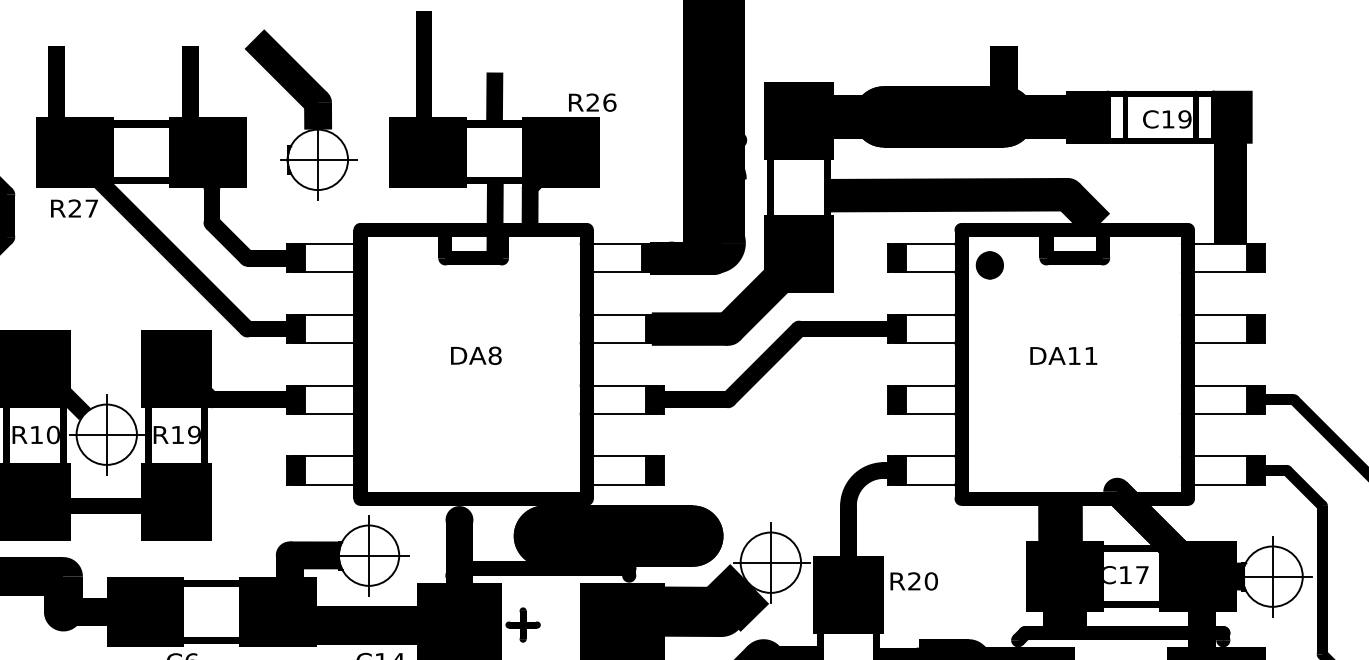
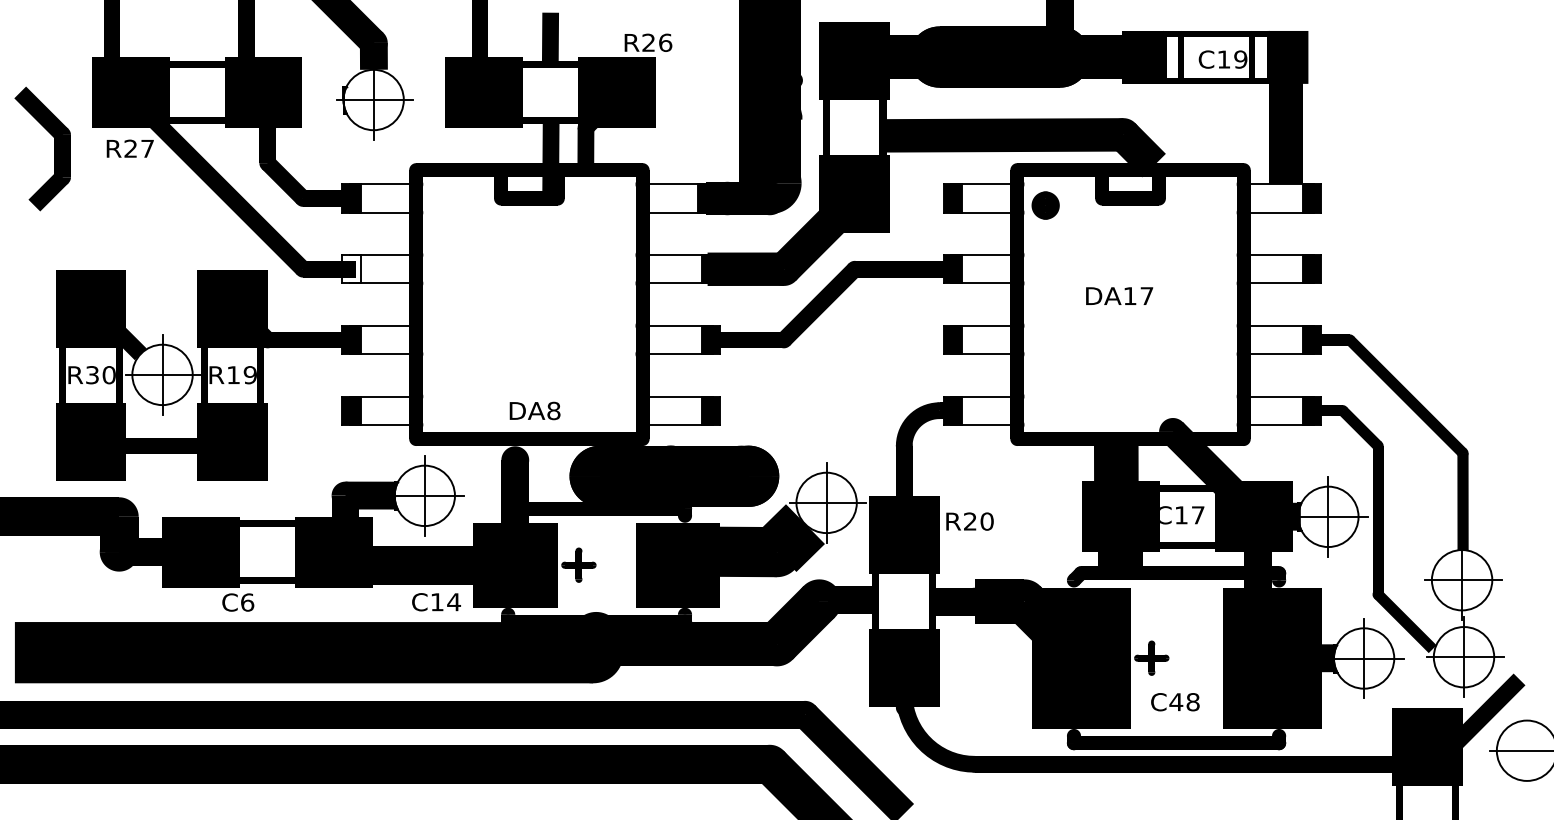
fill: (295, 329) -> (351, 269), removed
text: (475, 355) -> (534, 410), moved
text: (1090, 355) -> (1146, 295), DA11 -> DA17
text: (36, 435) -> (92, 375), R10 -> R30

